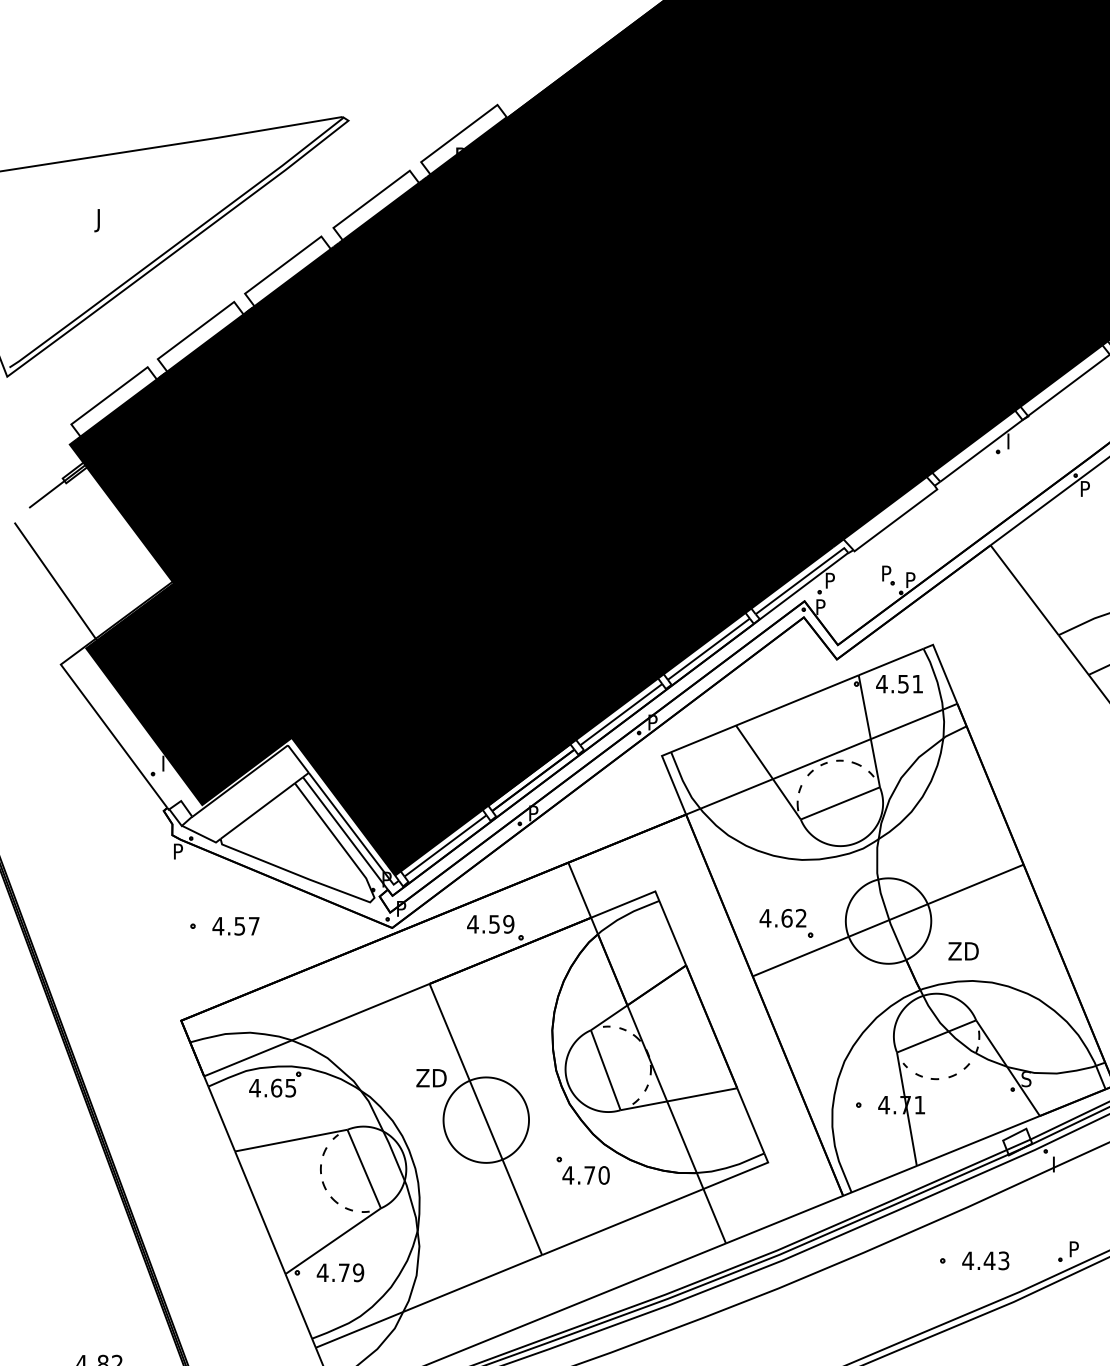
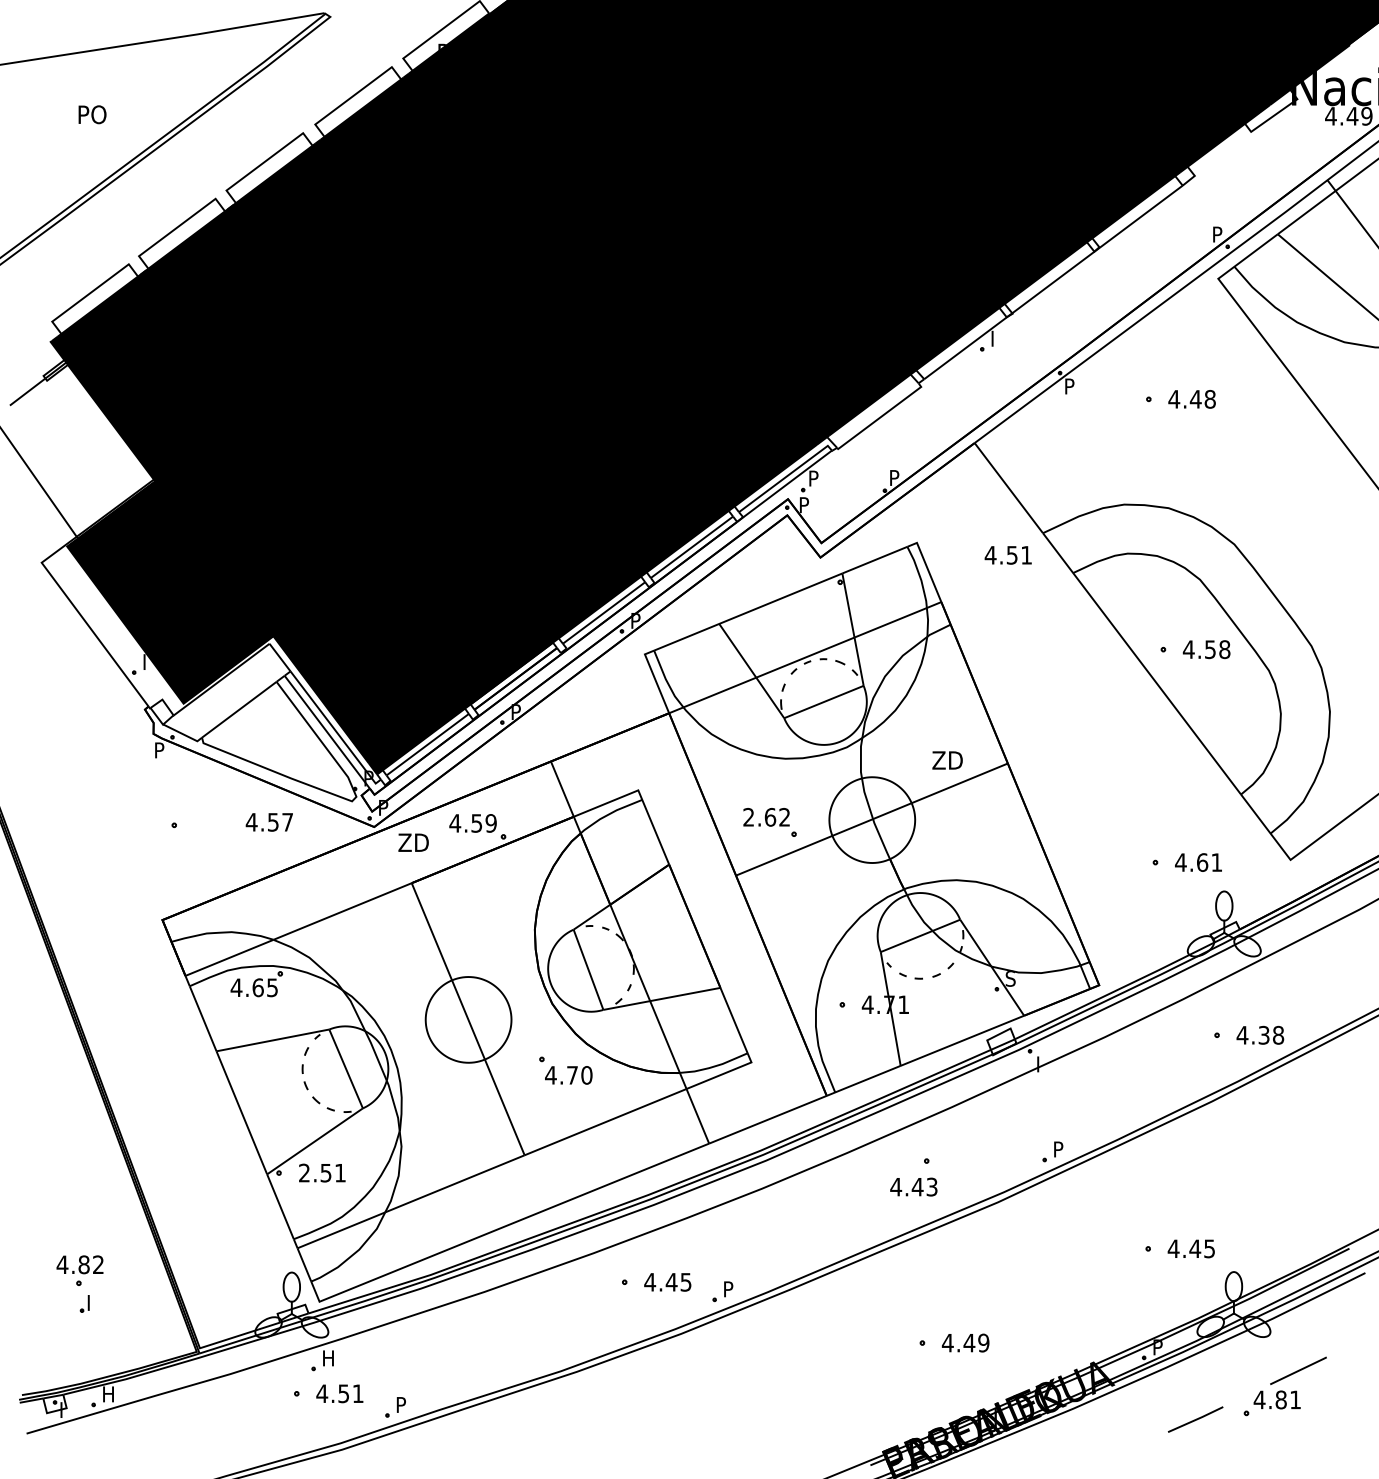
text: (109, 219) -> (90, 116), J -> PO
part: (888, 575) -> (872, 473), removed
text: (898, 684) -> (1007, 555), moved
text: (765, 917) -> (748, 816), 4.62 -> 2.62
text: (235, 926) -> (268, 822), moved
text: (963, 951) -> (947, 760), moved
text: (431, 1077) -> (413, 842), moved
text: (985, 1260) -> (913, 1186), moved
text: (340, 1272) -> (322, 1172), 4.79 -> 2.51

